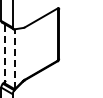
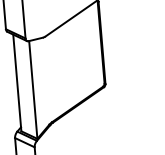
line: (5, 54) -> (17, 83), dashed -> solid
line: (14, 59) -> (32, 90), dashed -> solid

